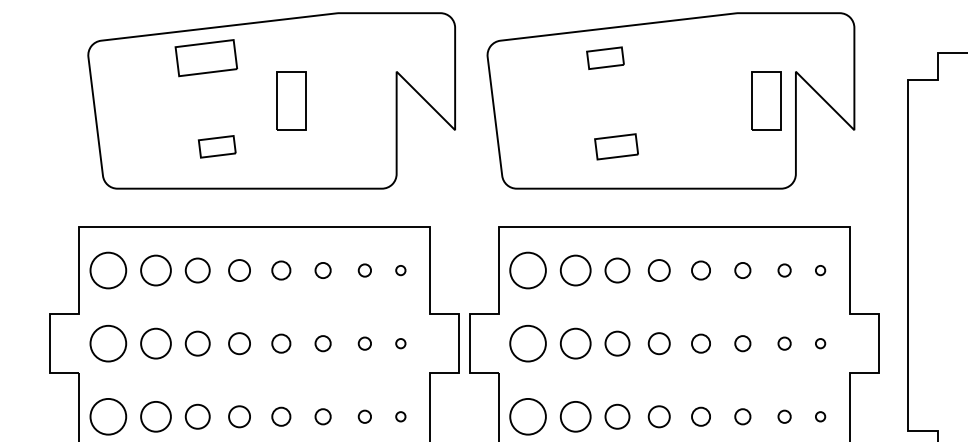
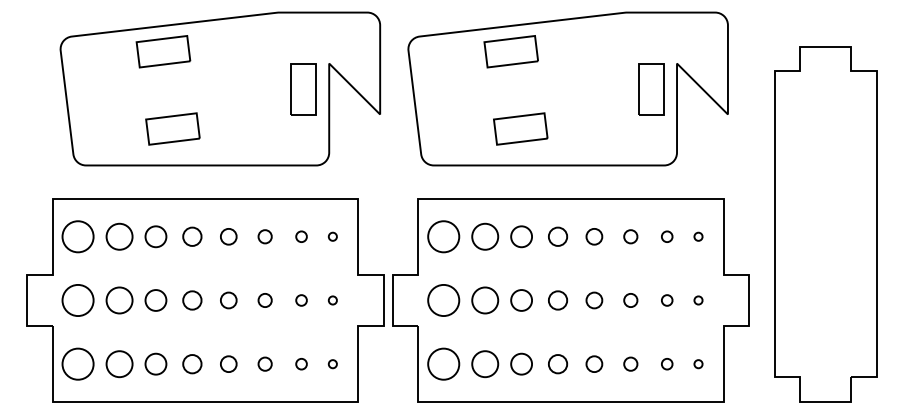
part: (604, 57) -> (510, 51), size x1.67
part: (291, 101) -> (303, 89), moved
part: (216, 146) -> (172, 128), size x1.67
part: (616, 146) -> (520, 128), size x1.43

